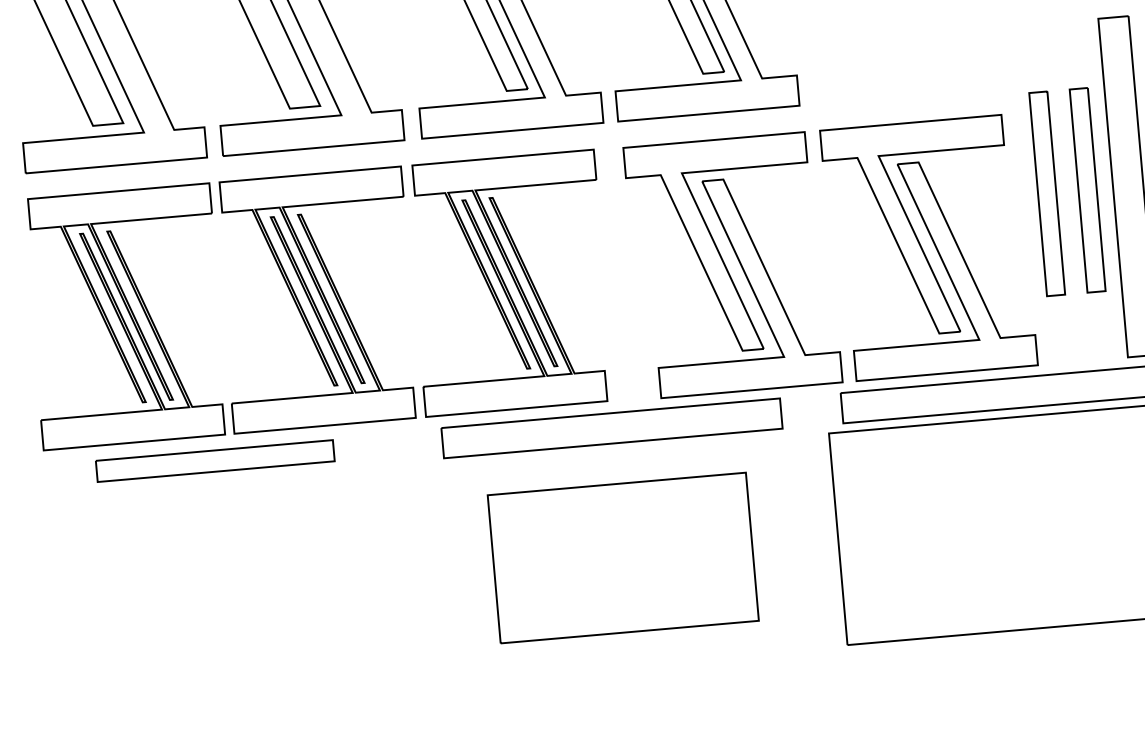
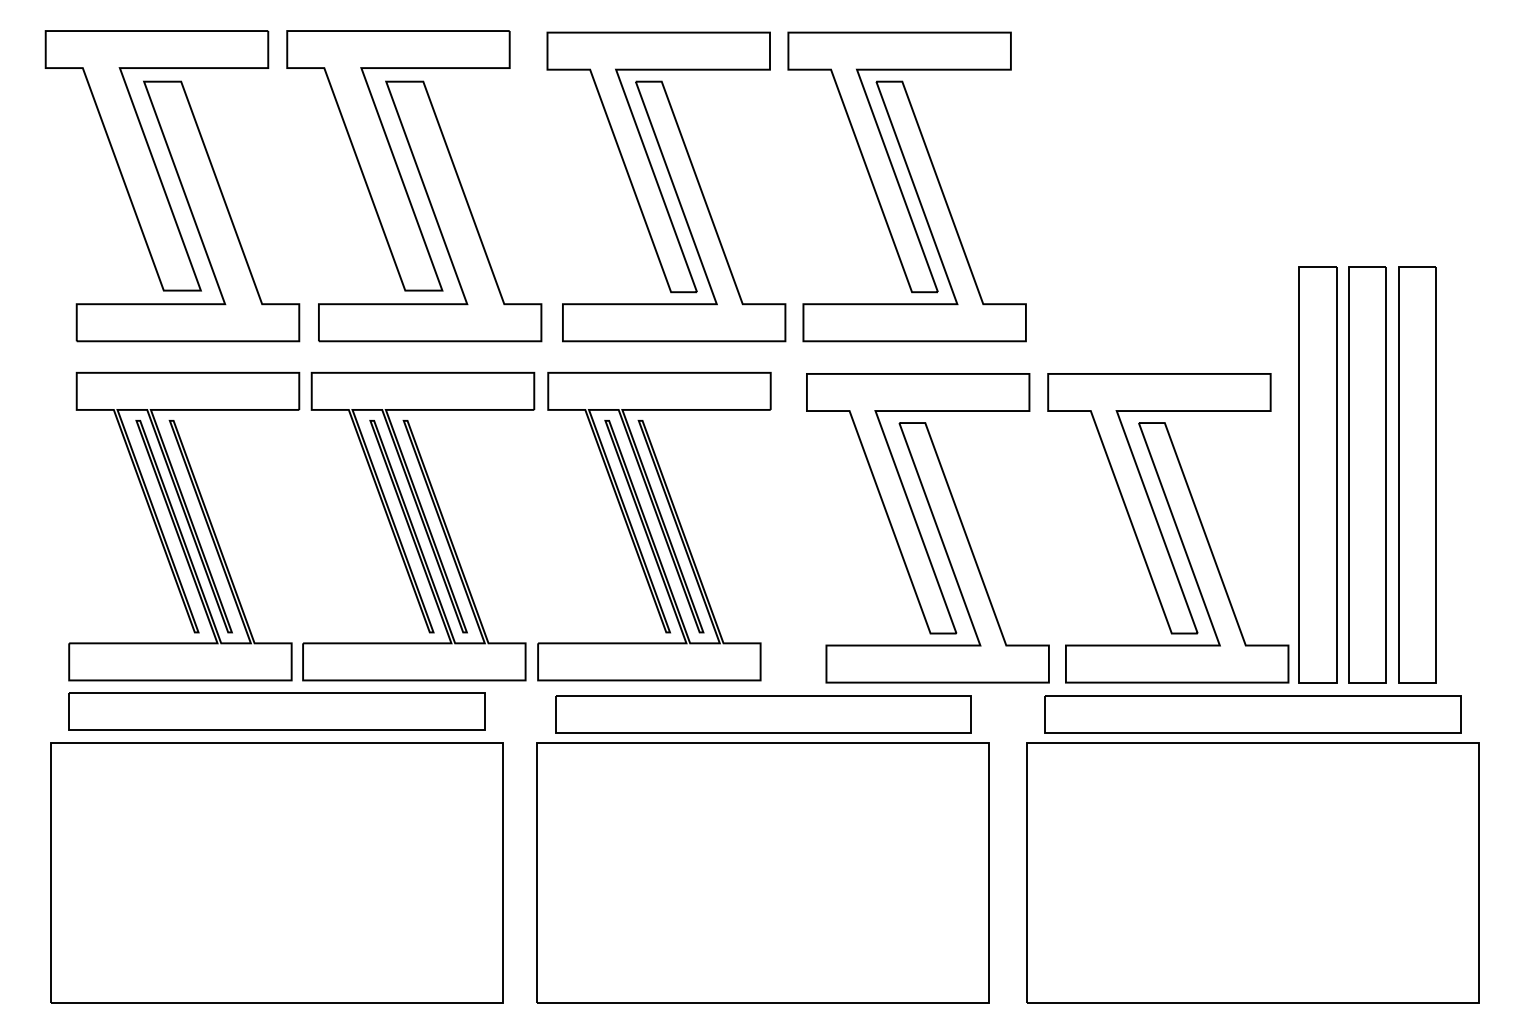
part: (1087, 189) -> (1367, 474), size x1.67
part: (1046, 193) -> (1317, 474), size x1.67
part: (214, 460) -> (276, 711), size x1.43
part: (622, 557) -> (762, 872), size x1.43
part: (226, 592) -> (276, 872), added

